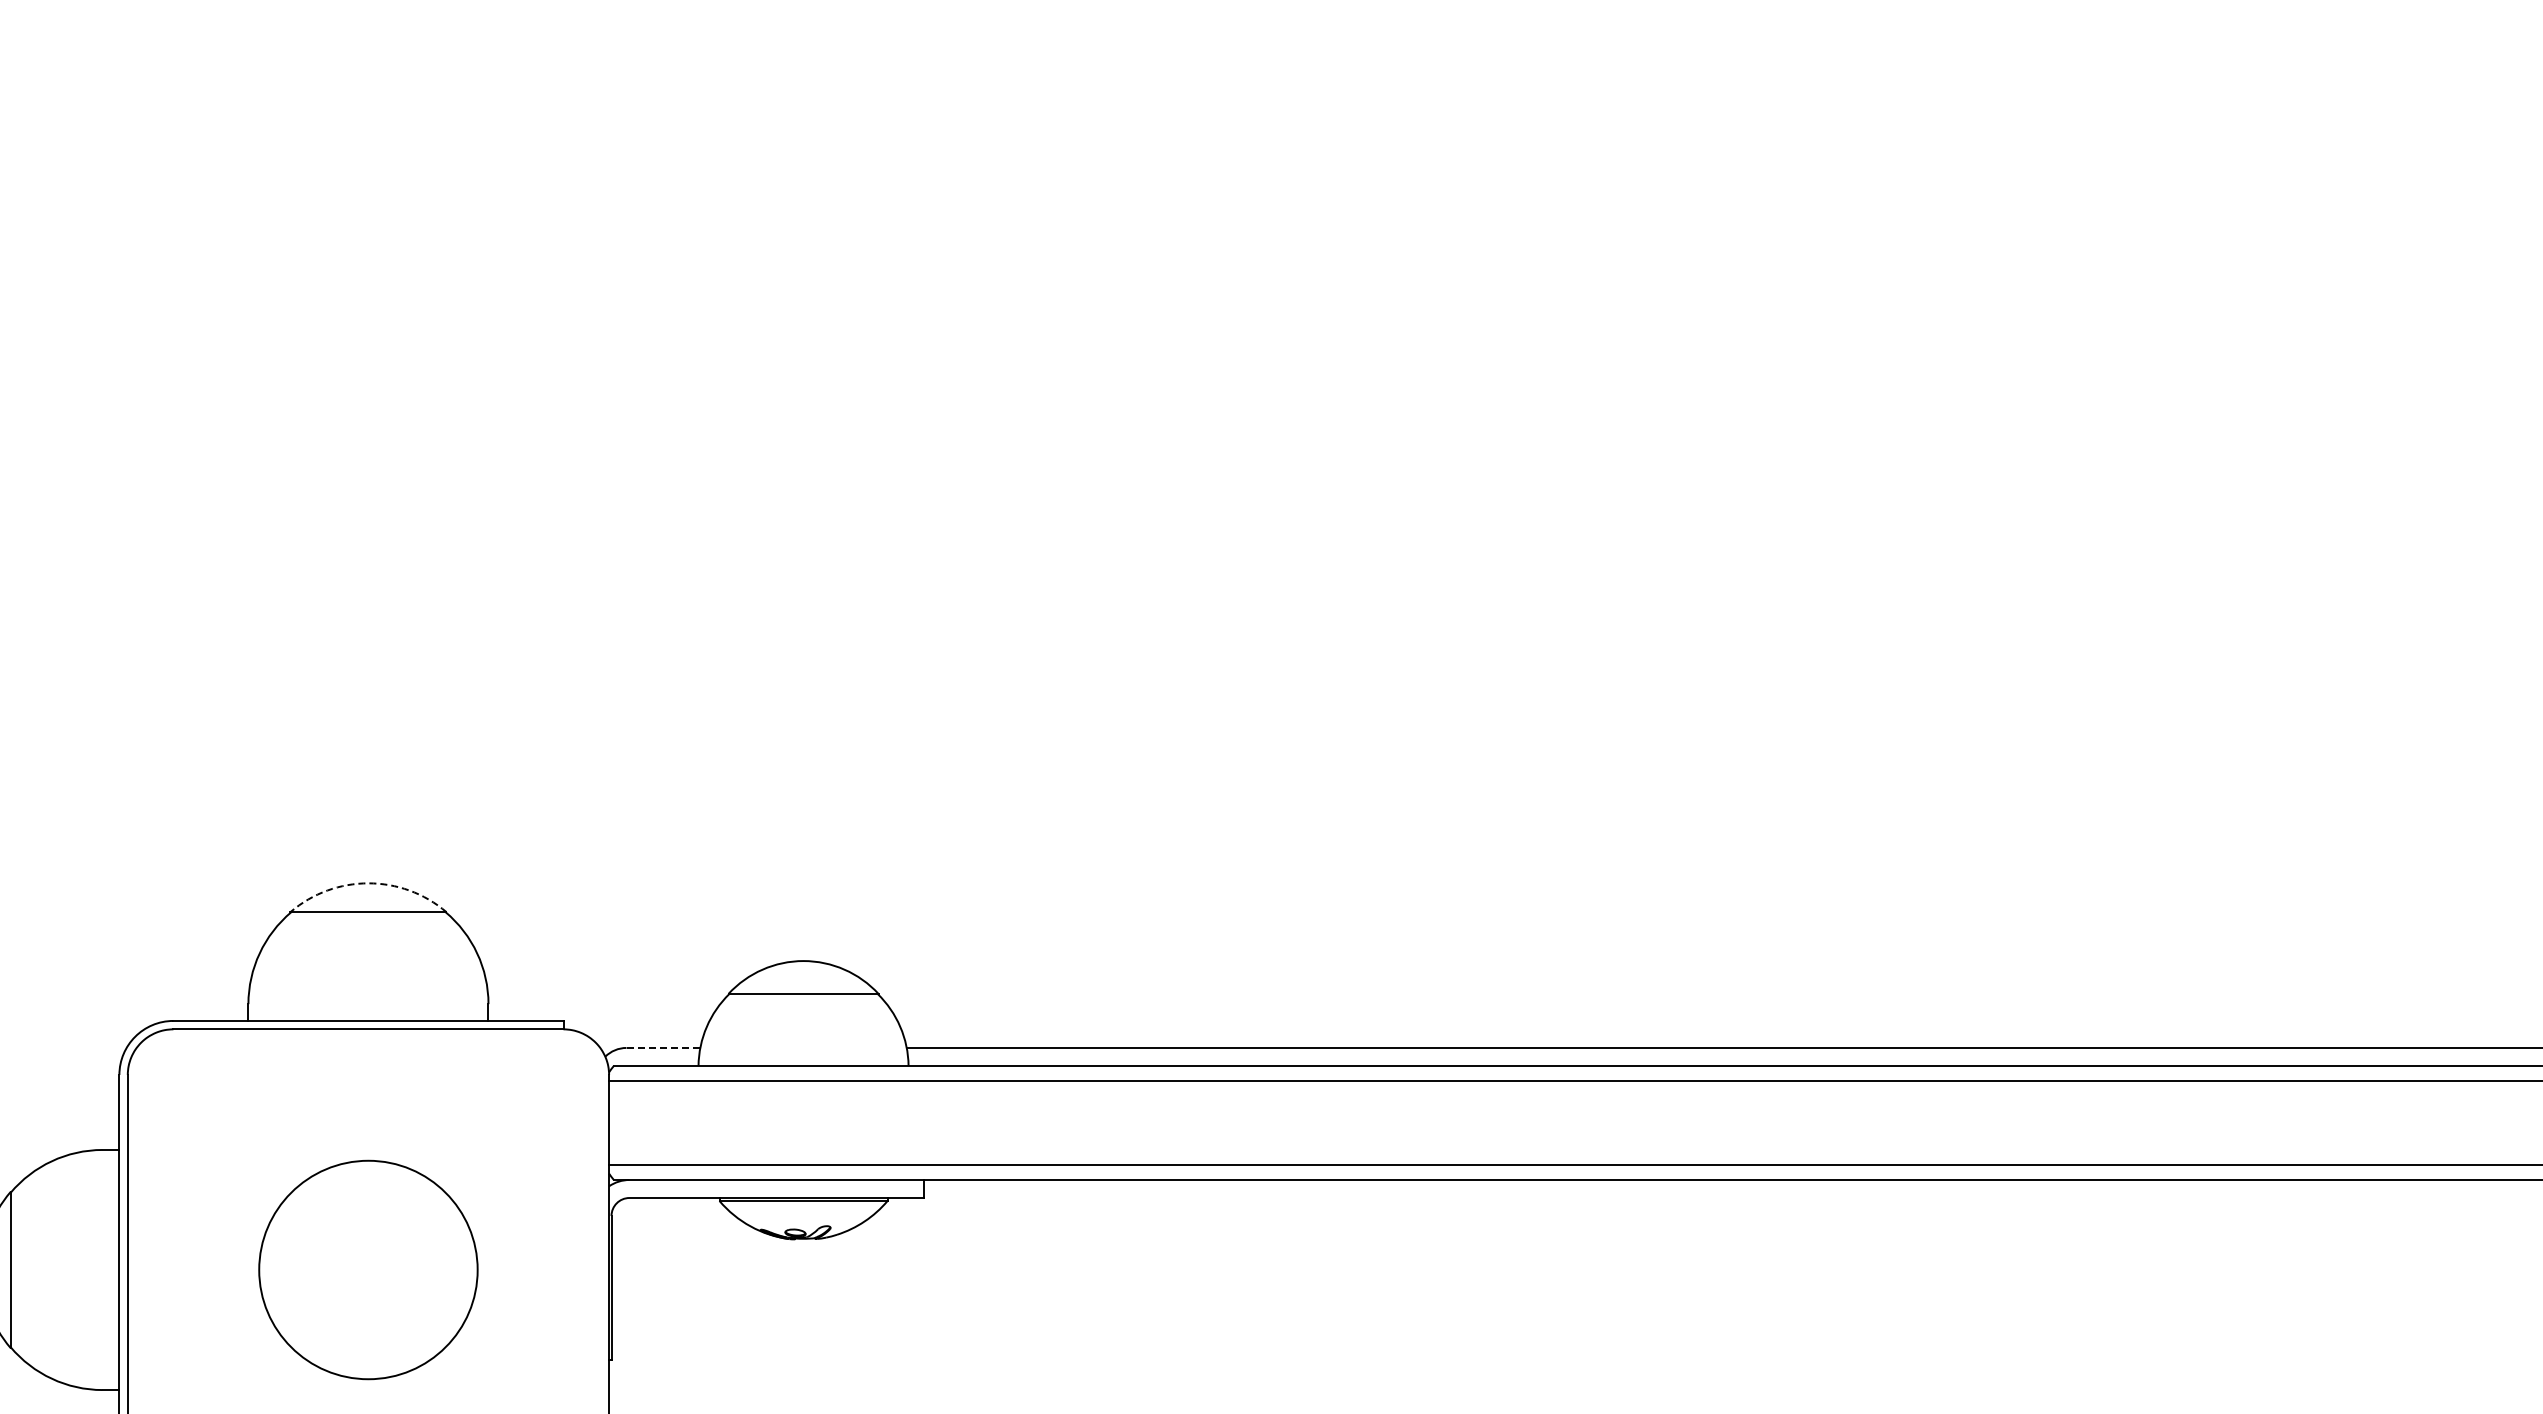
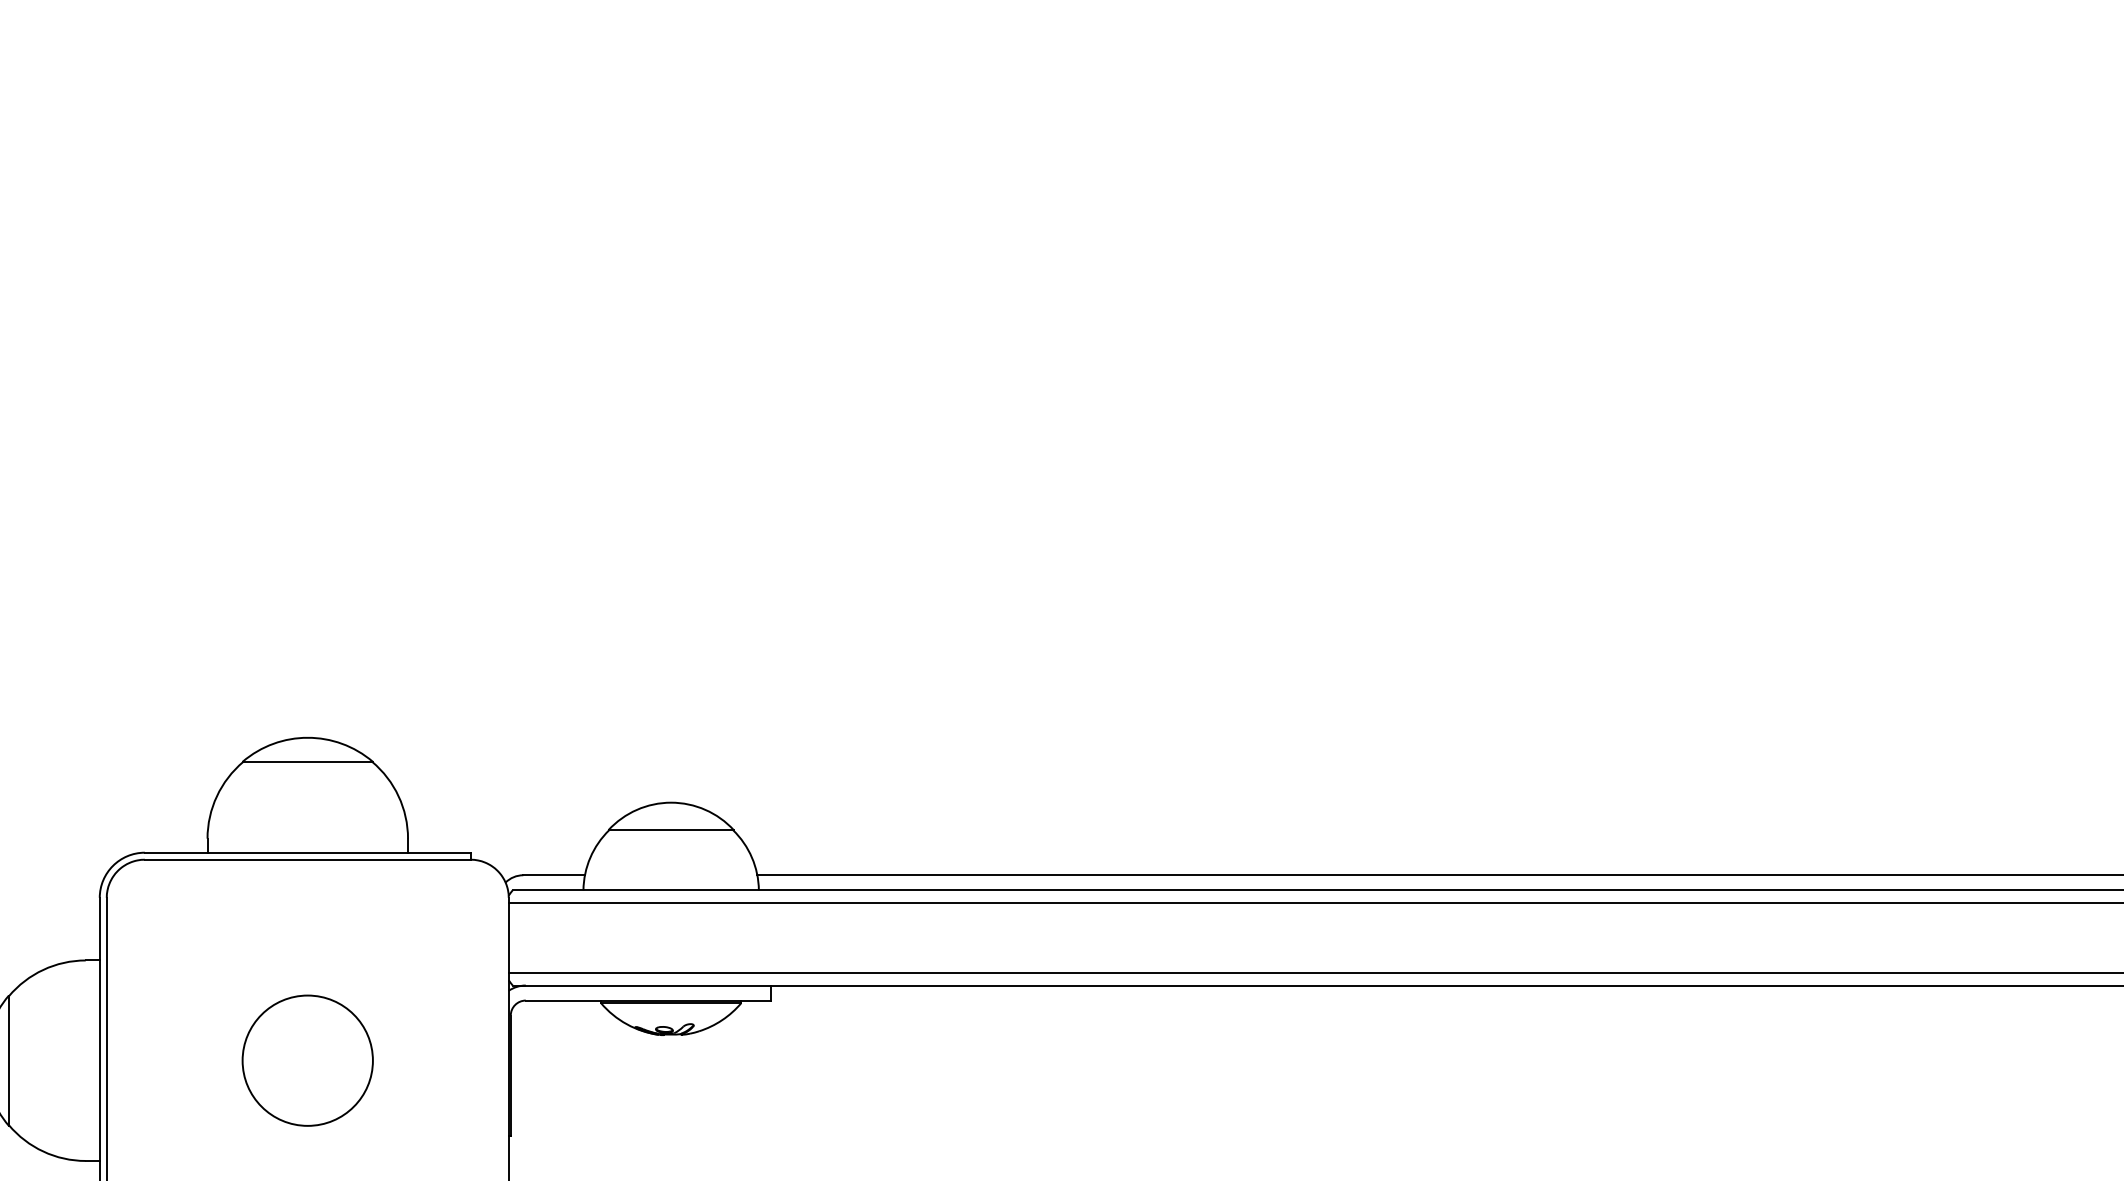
arc: (368, 883) -> (307, 737), dashed -> solid
line: (663, 1047) -> (554, 874), dashed -> solid
circle: (368, 1269) -> (307, 1060), size x0.71

